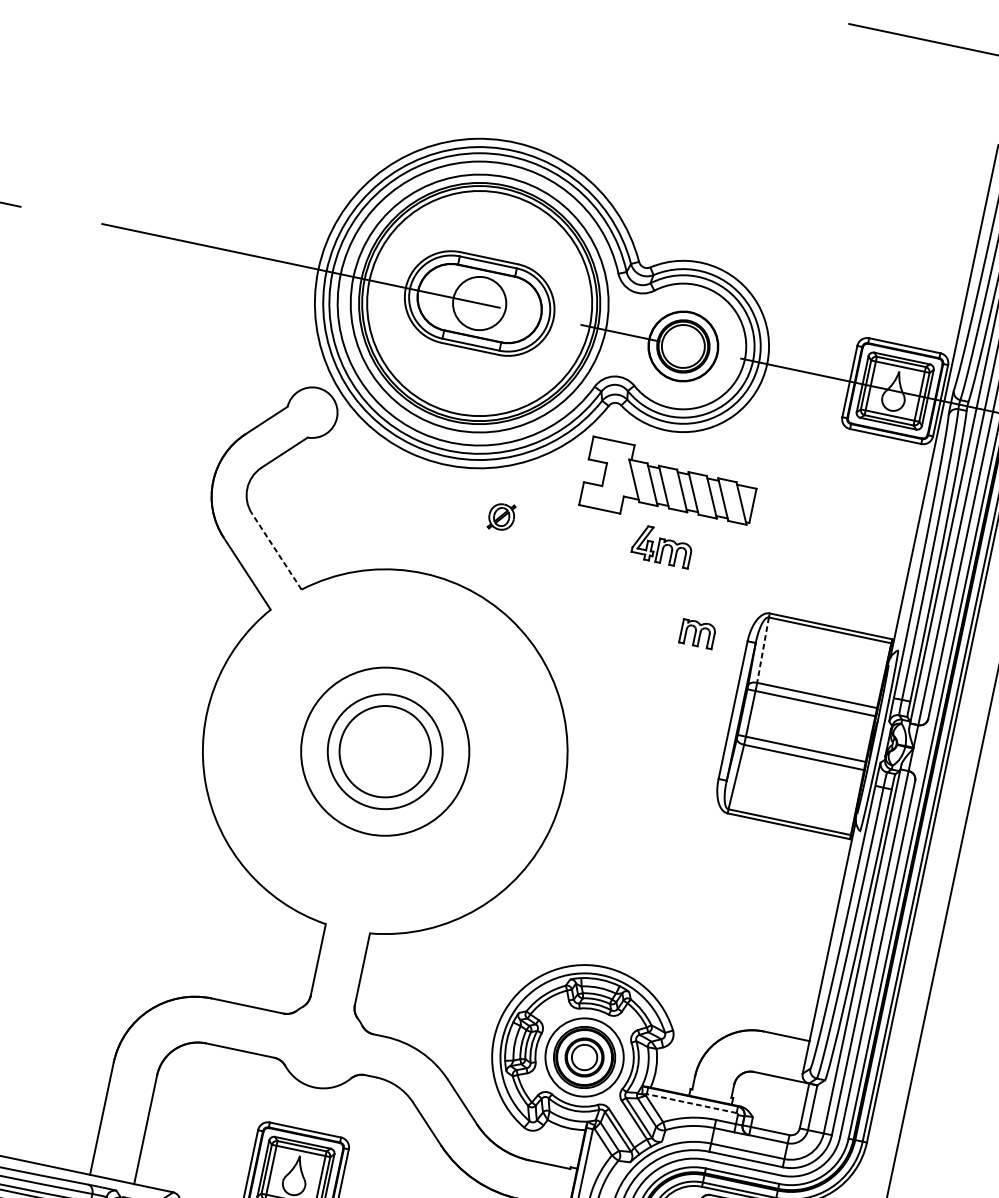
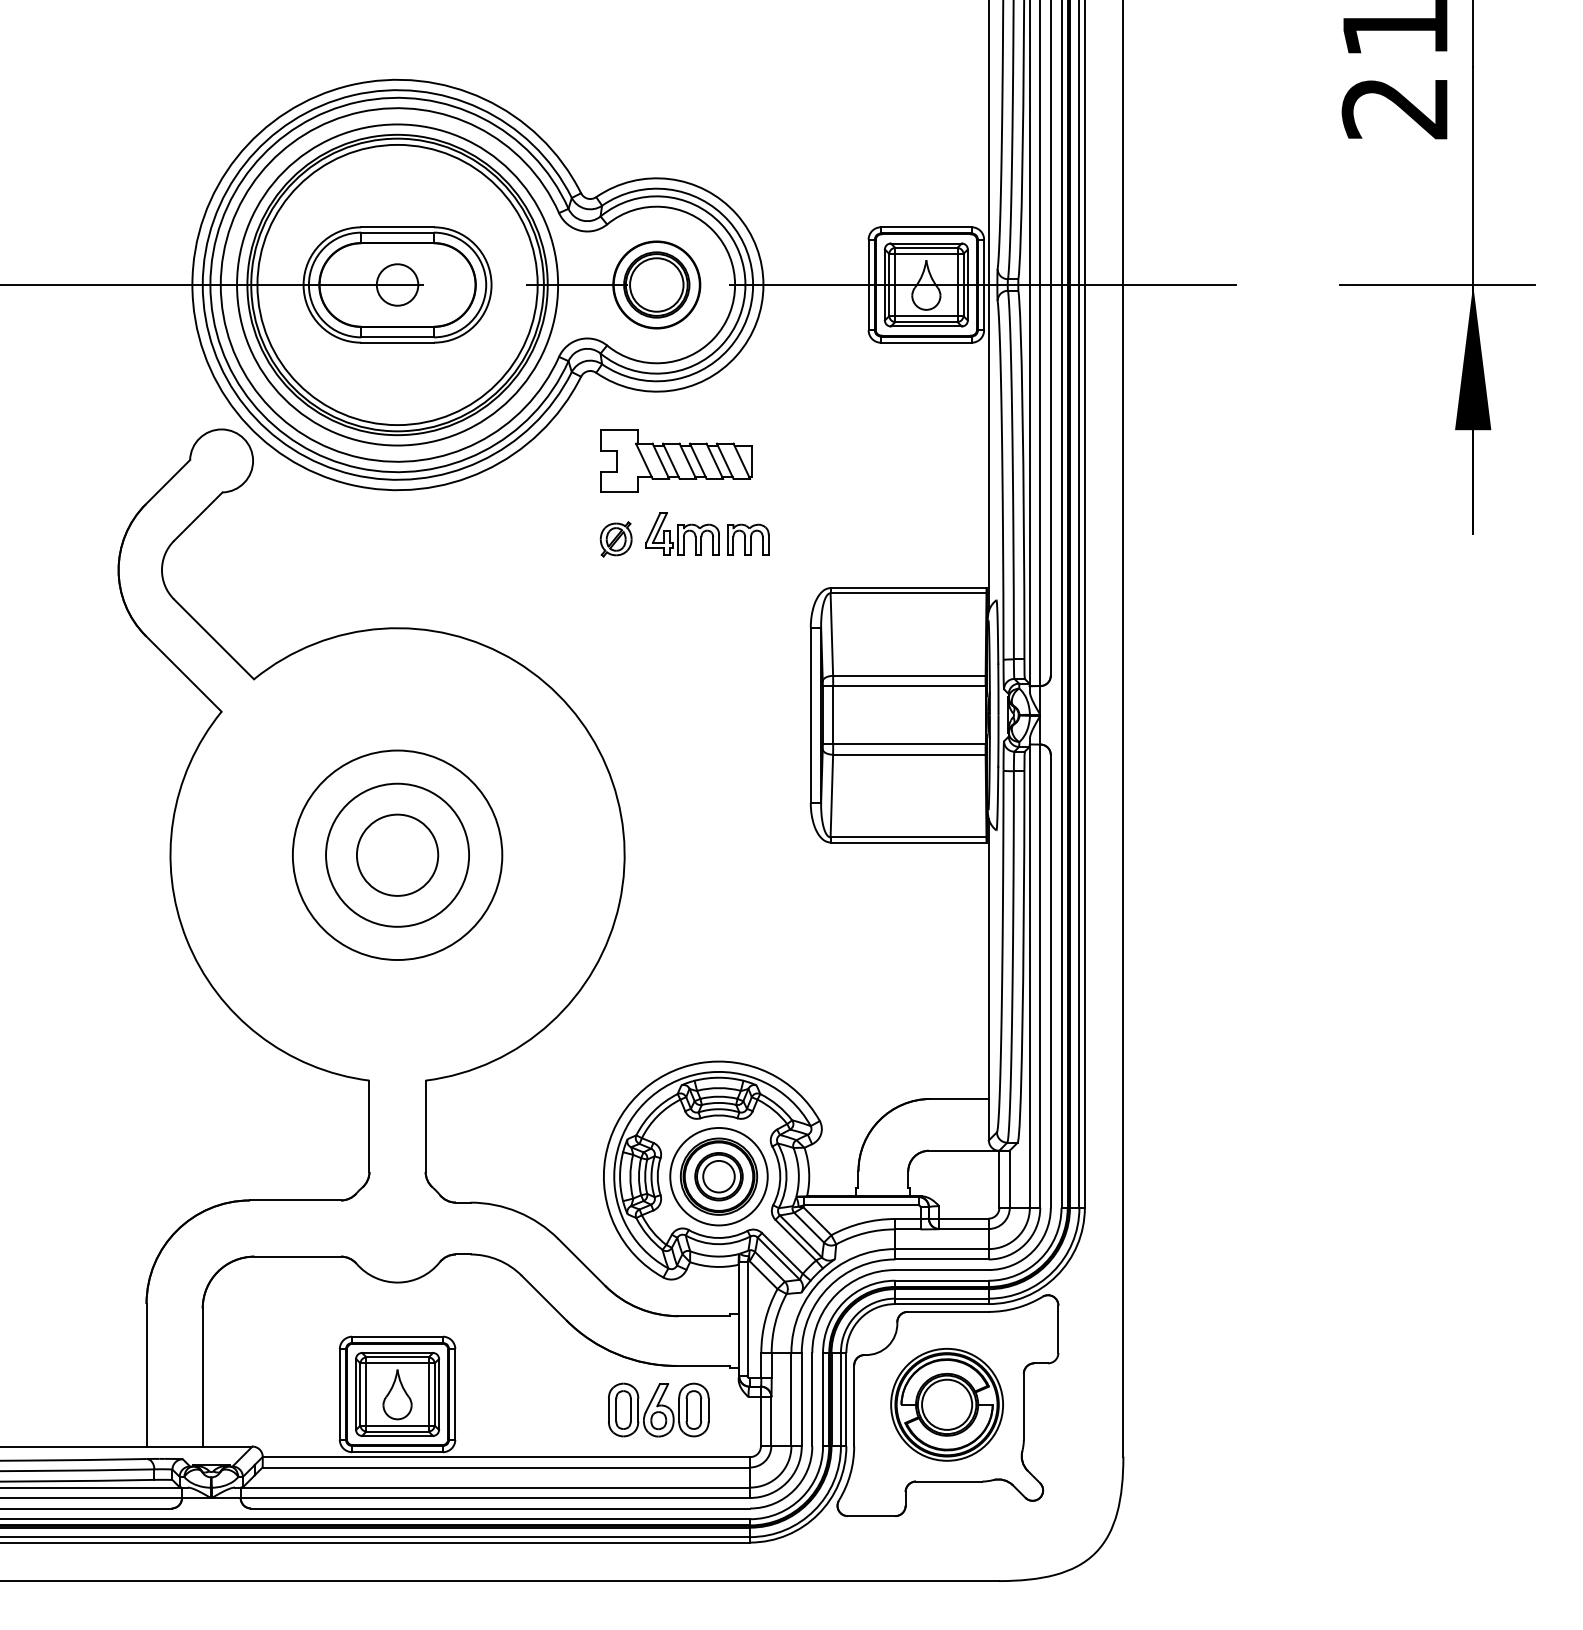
circle: (479, 303) -> (397, 284), size x0.62
part: (669, 487) -> (676, 460), size x0.71
part: (501, 516) -> (615, 539), moved
line: (277, 551) -> (214, 639), dashed -> solid
part: (698, 633) -> (748, 539), moved
line: (762, 650) -> (831, 635), dashed -> solid
circle: (385, 751) -> (397, 854), size x0.71
line: (691, 1103) -> (860, 1205), dashed -> solid

